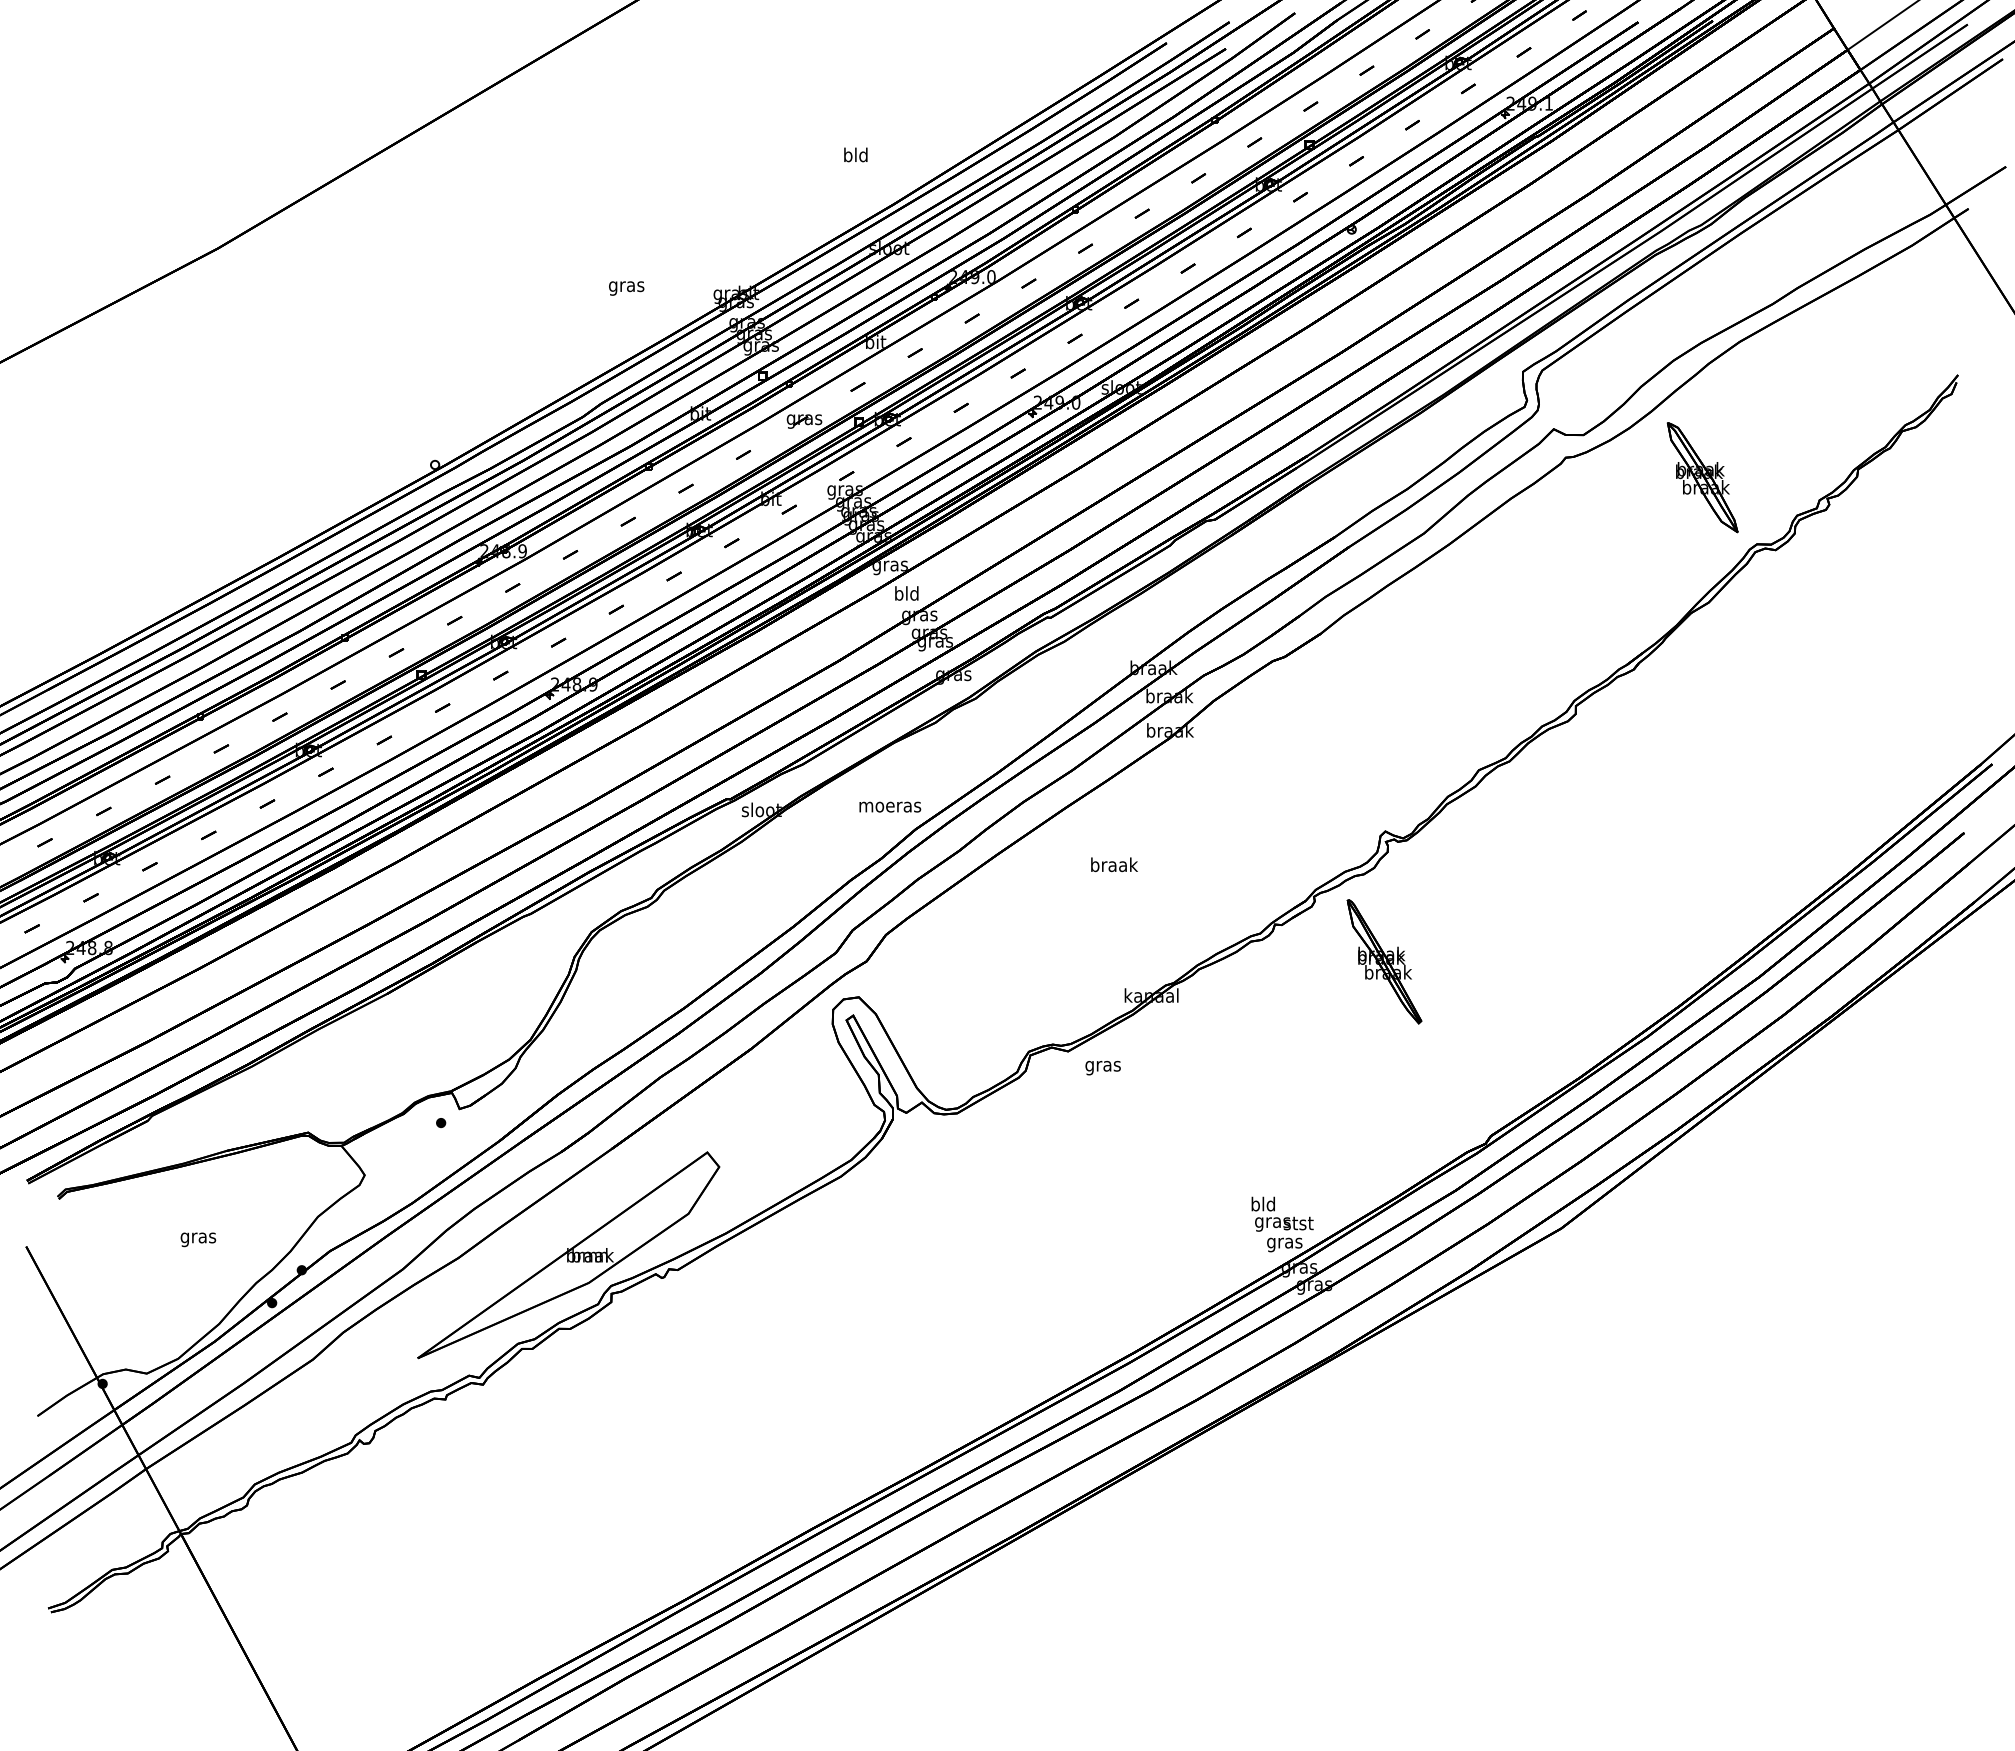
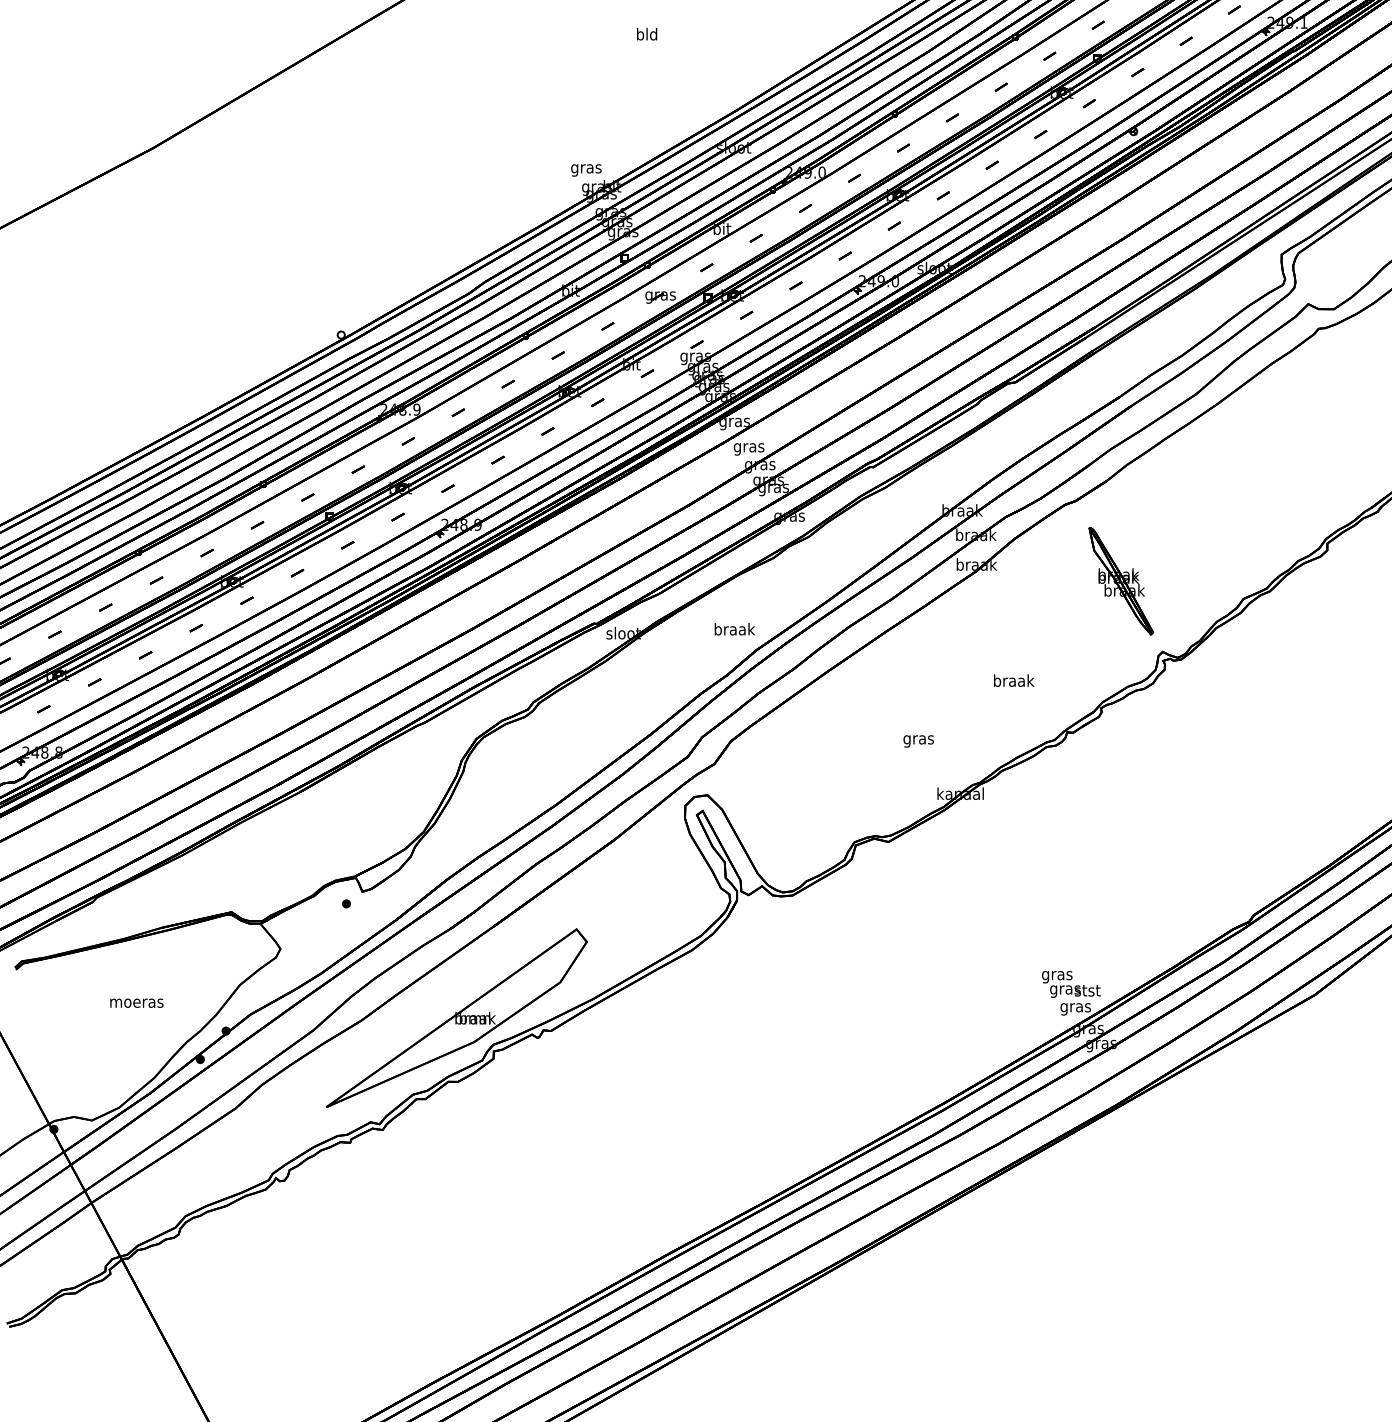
text: (855, 154) -> (646, 33), moved
text: (626, 288) -> (586, 170), moved
text: (906, 595) -> (748, 447), bld -> gras
text: (890, 805) -> (734, 629), moeras -> braak
text: (1114, 864) -> (1014, 680), moved
part: (1384, 961) -> (1121, 581), moved
text: (1102, 1068) -> (918, 741), moved
text: (1263, 1205) -> (1057, 975), bld -> gras
text: (198, 1239) -> (136, 1004), gras -> moeras

